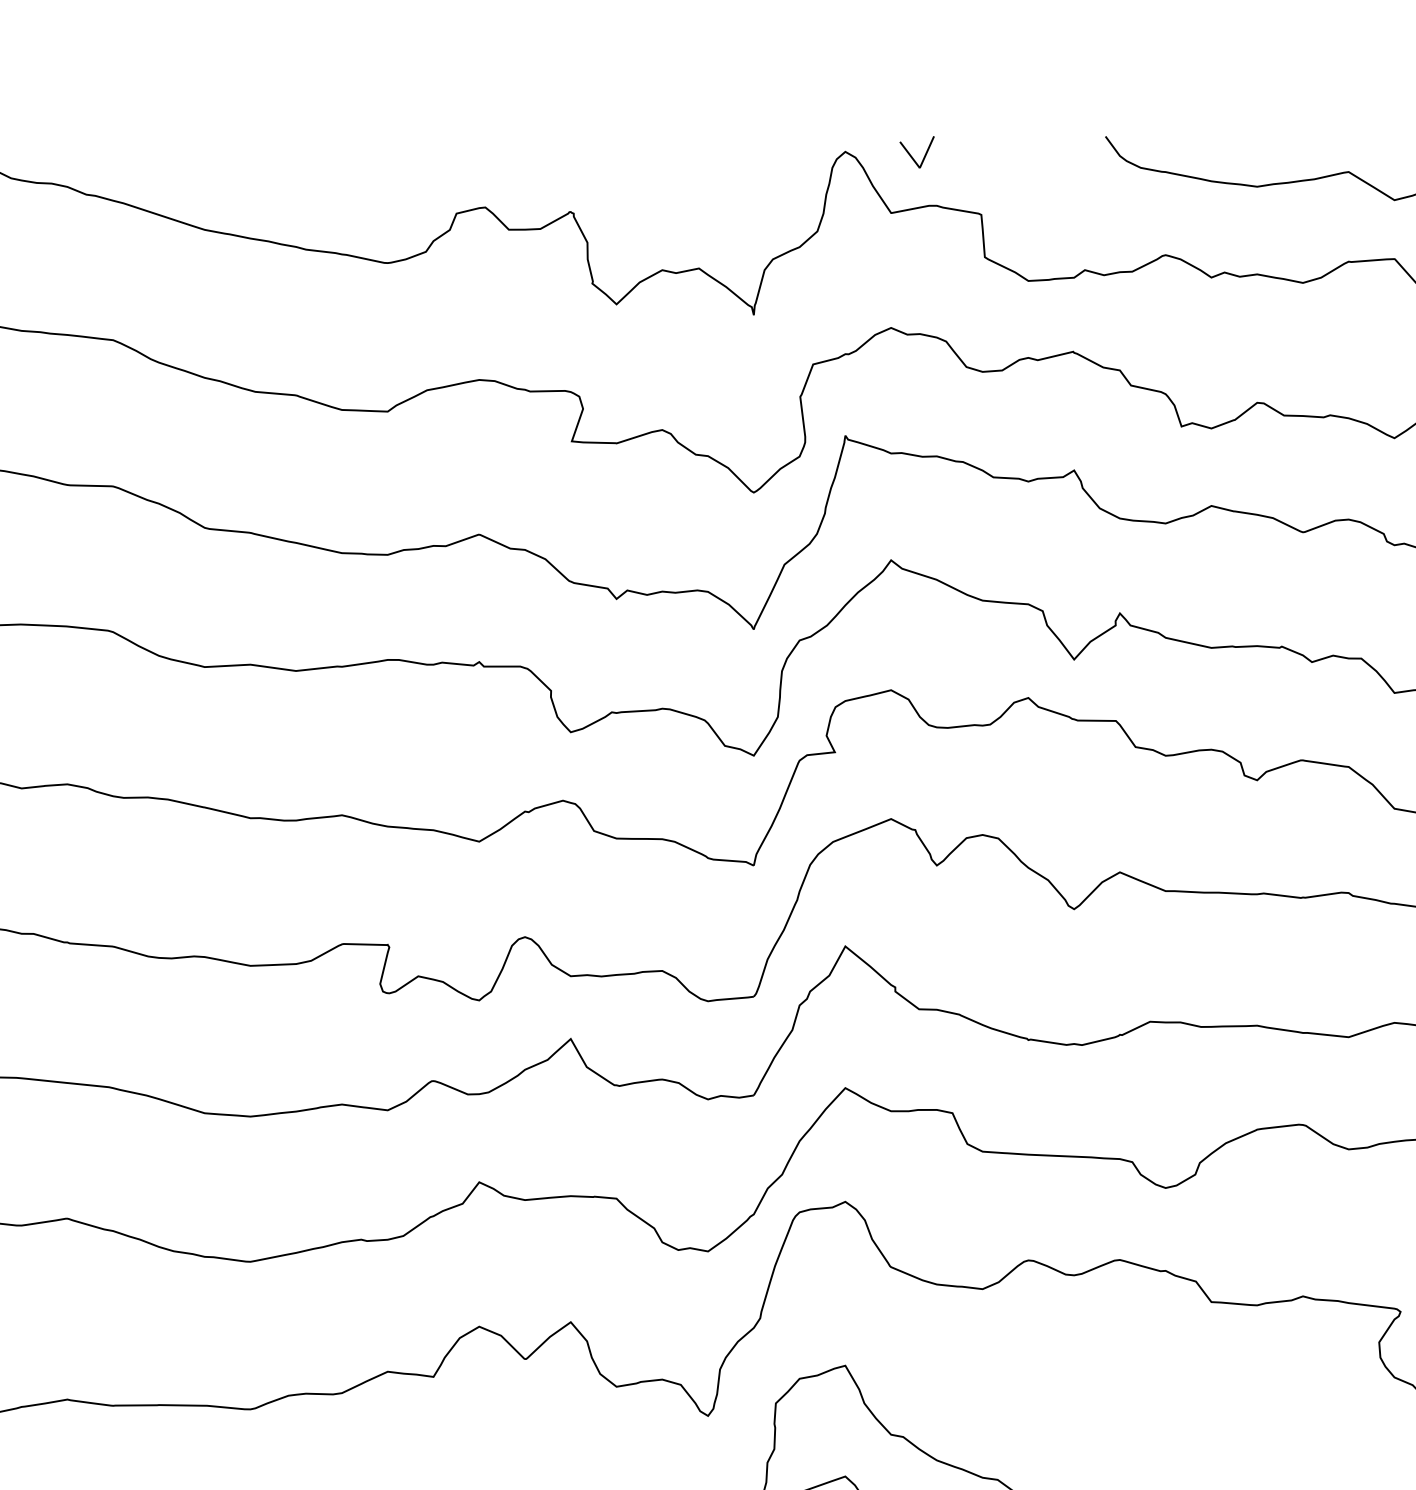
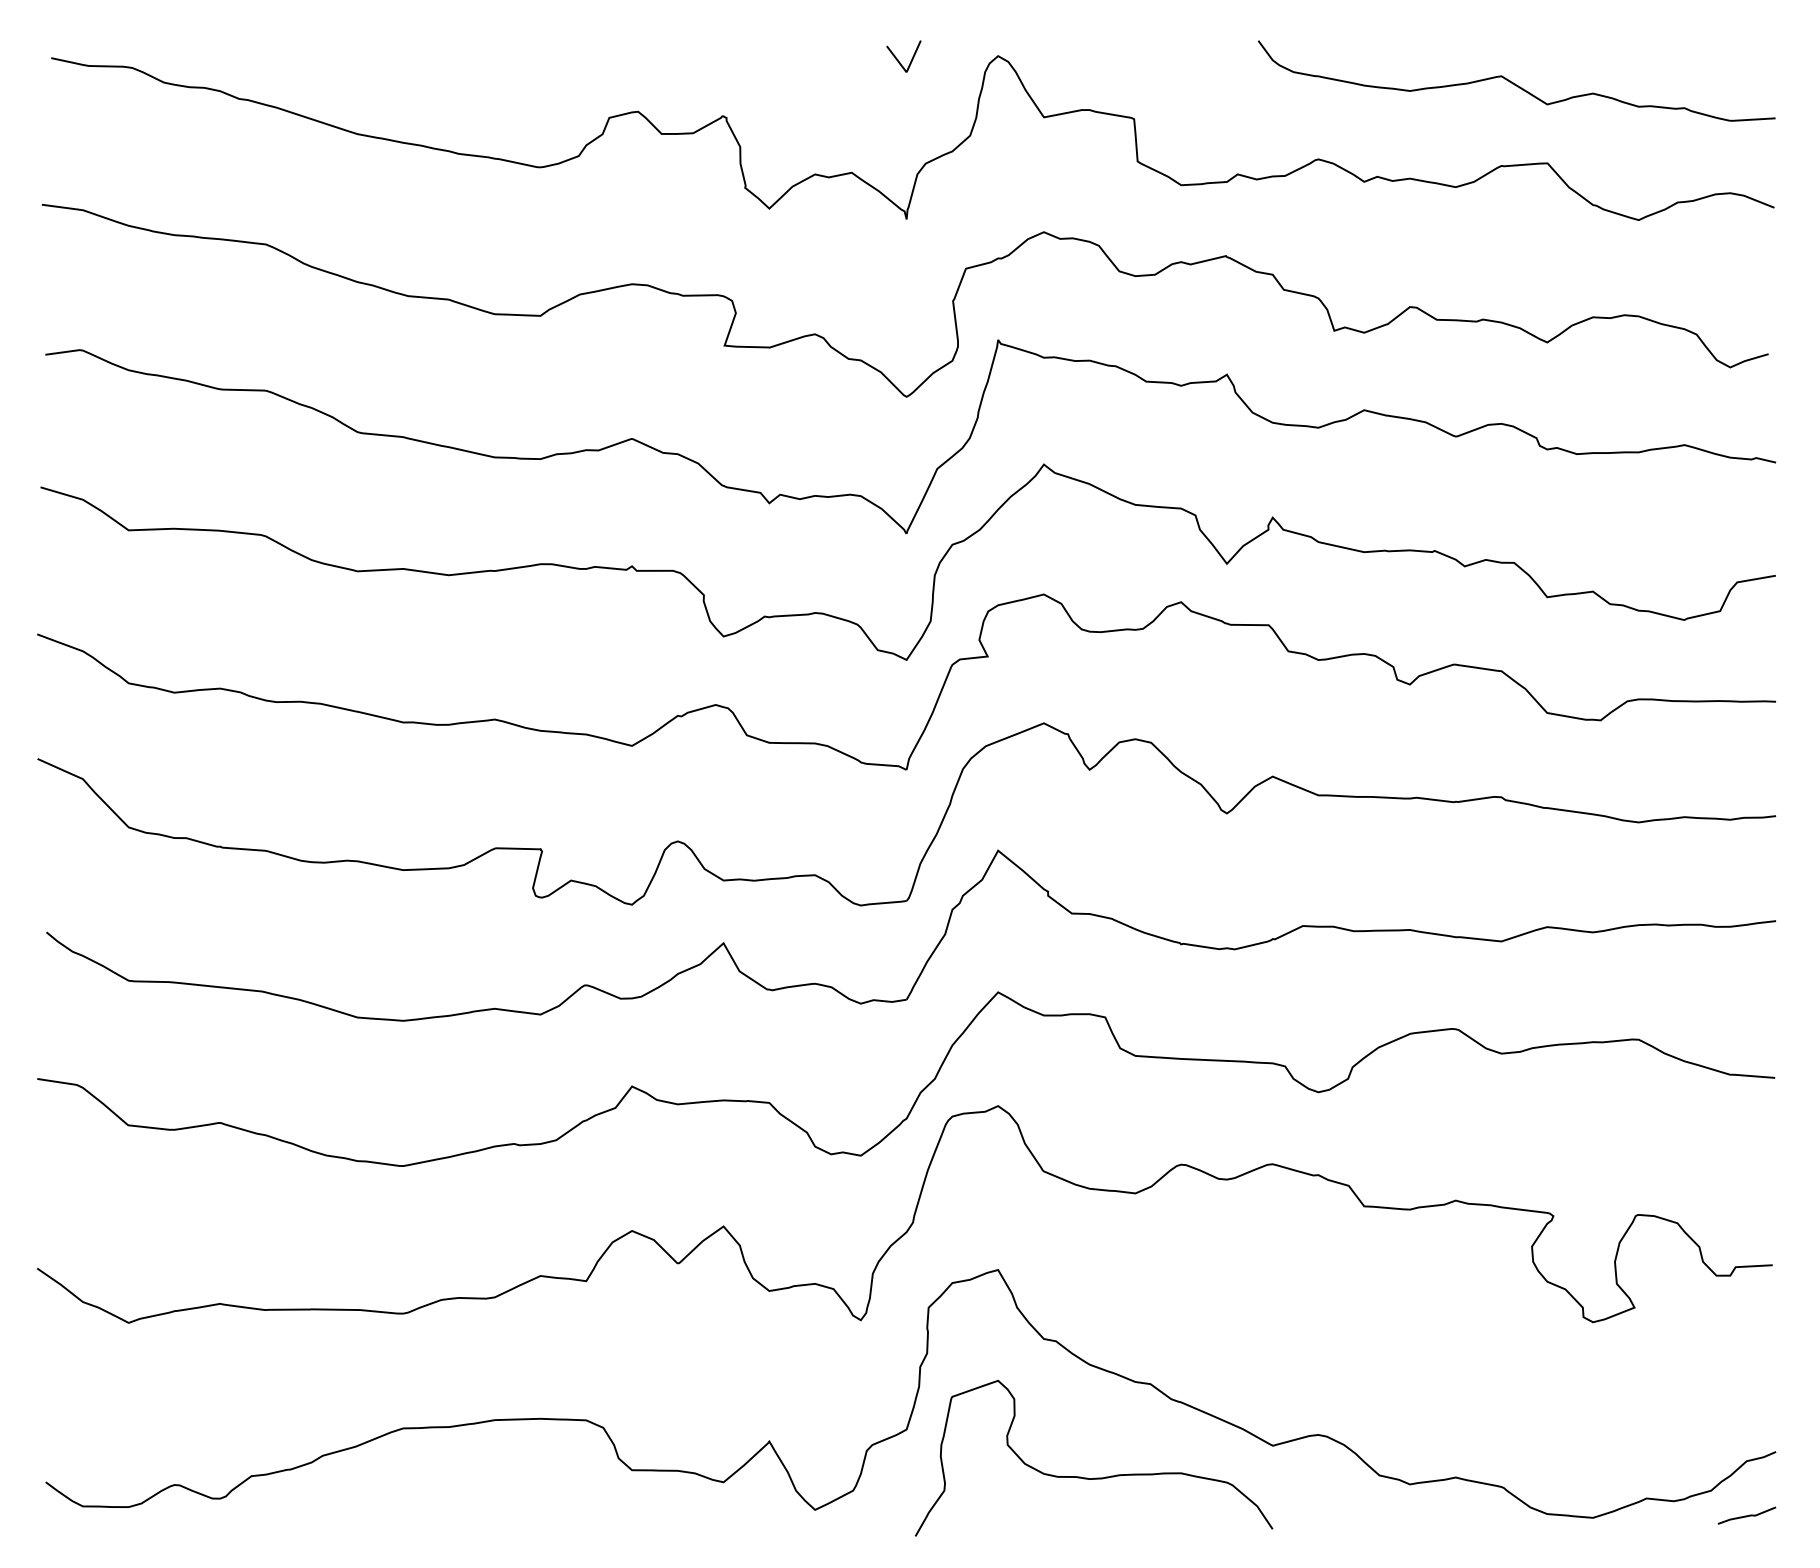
curve: (911, 155) -> (898, 59), moved

